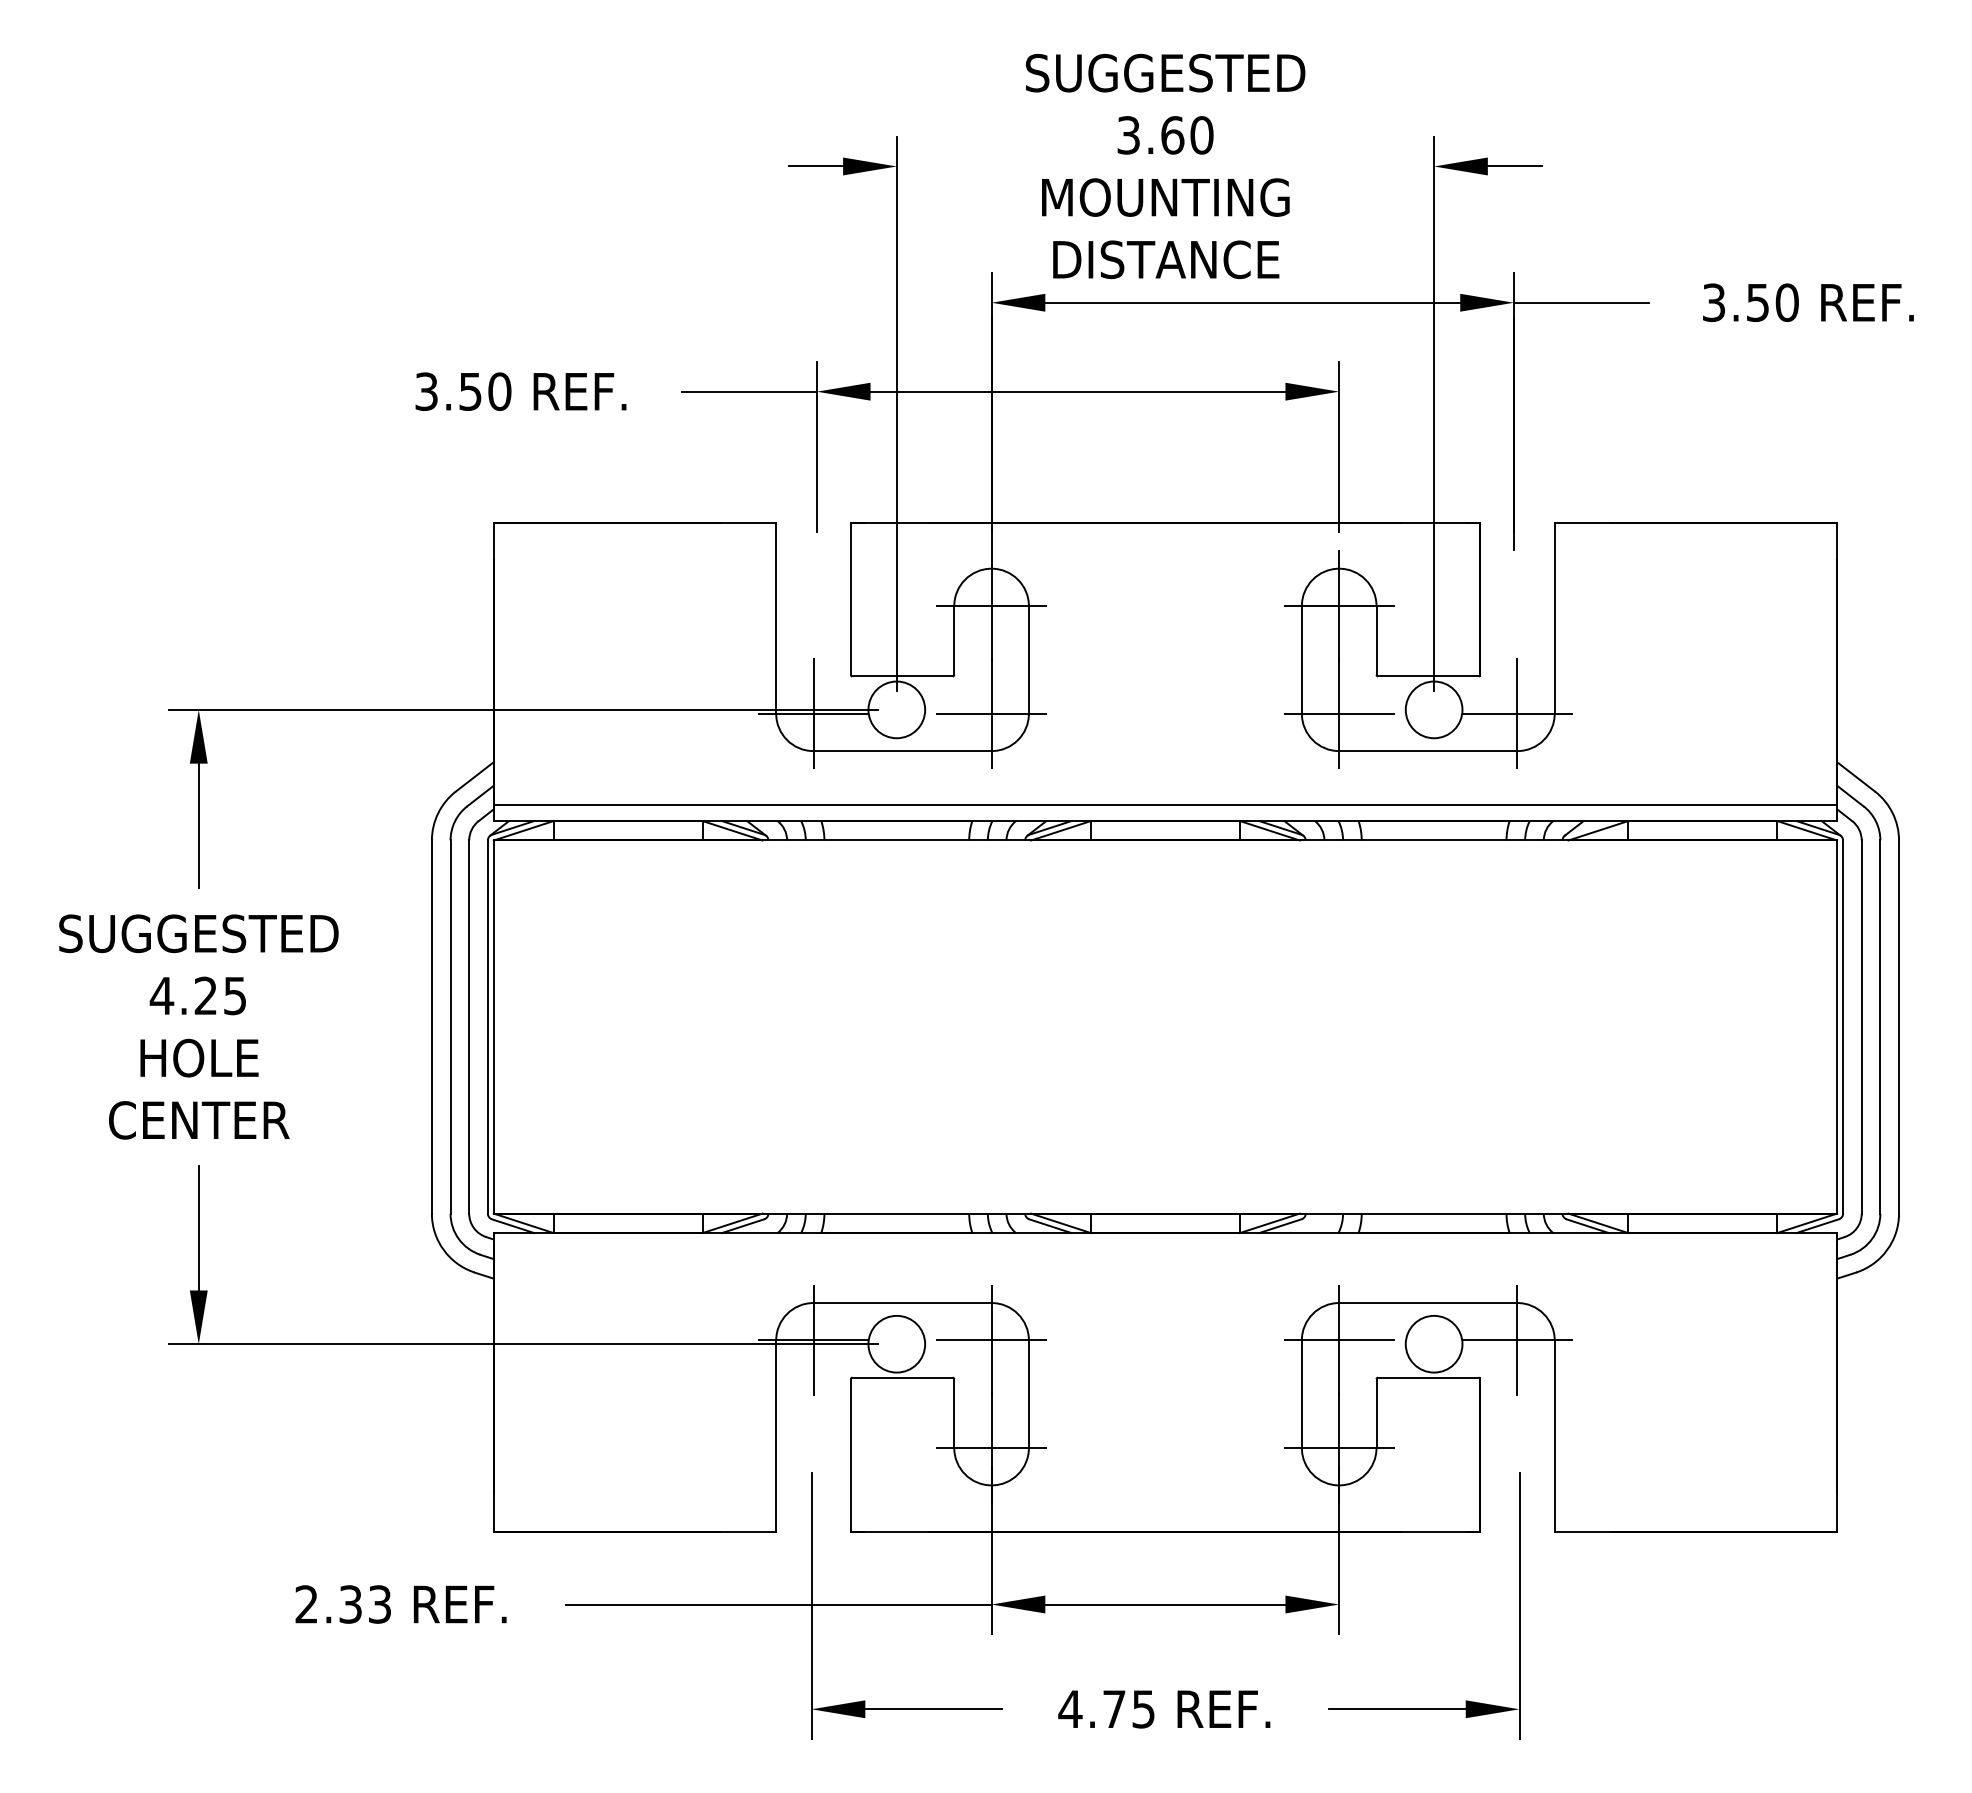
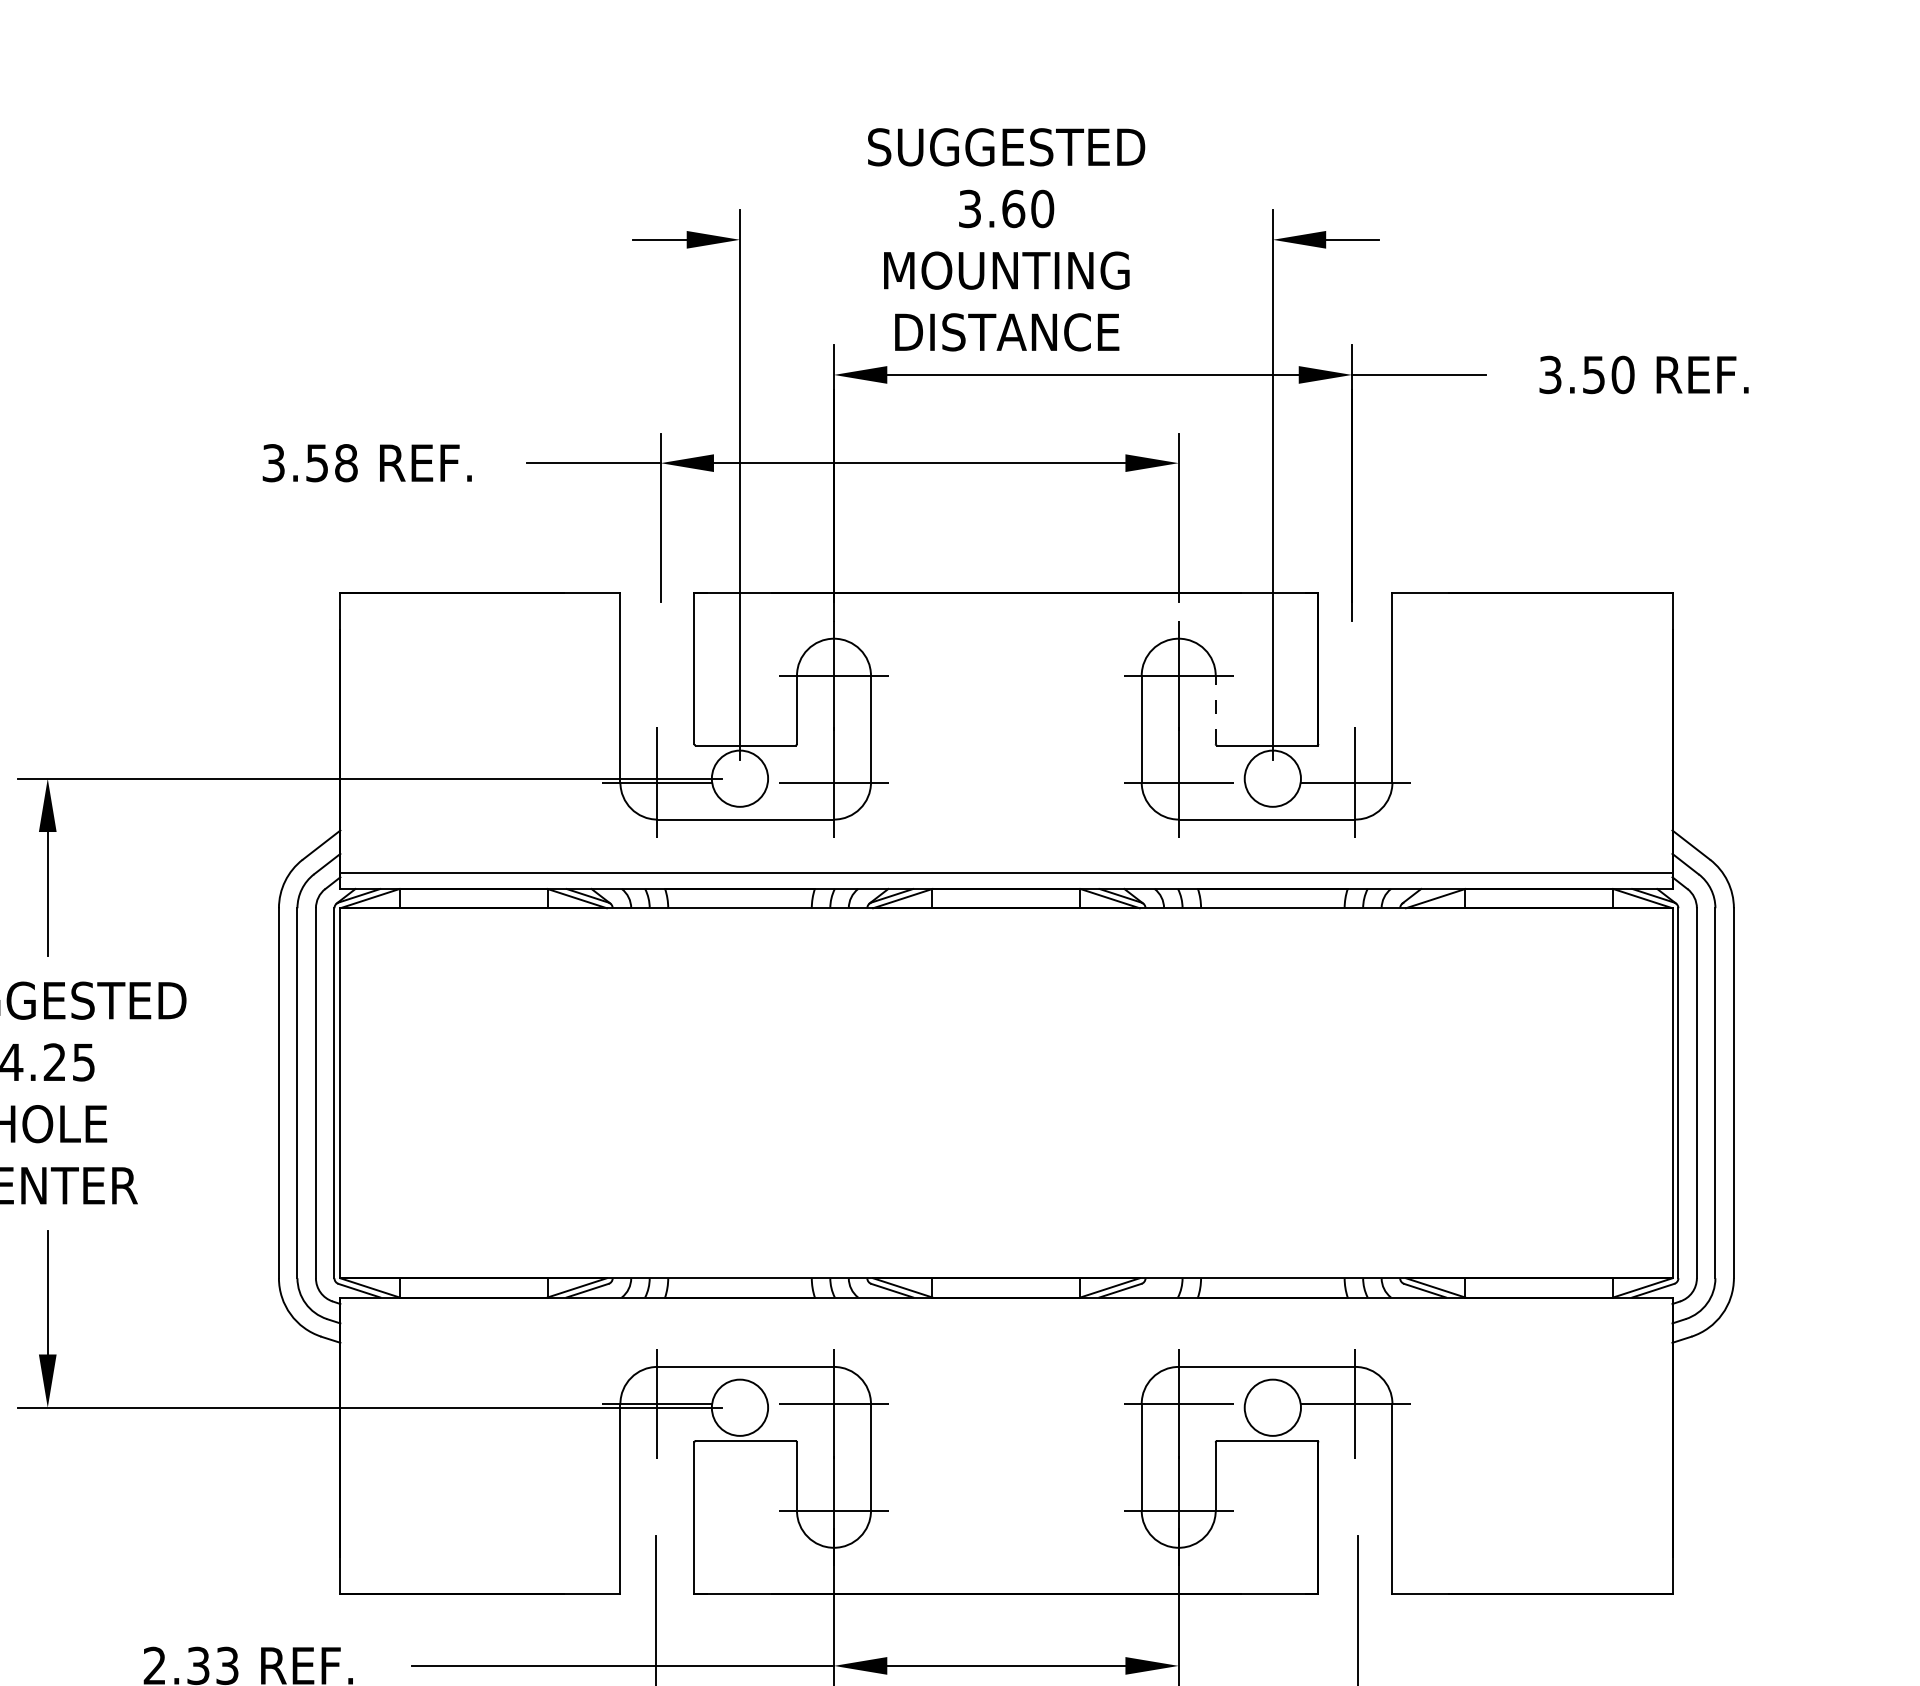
text: (499, 391) -> (345, 462), 3.50 -> 3.58
line: (1376, 640) -> (1215, 709), solid -> dashed

